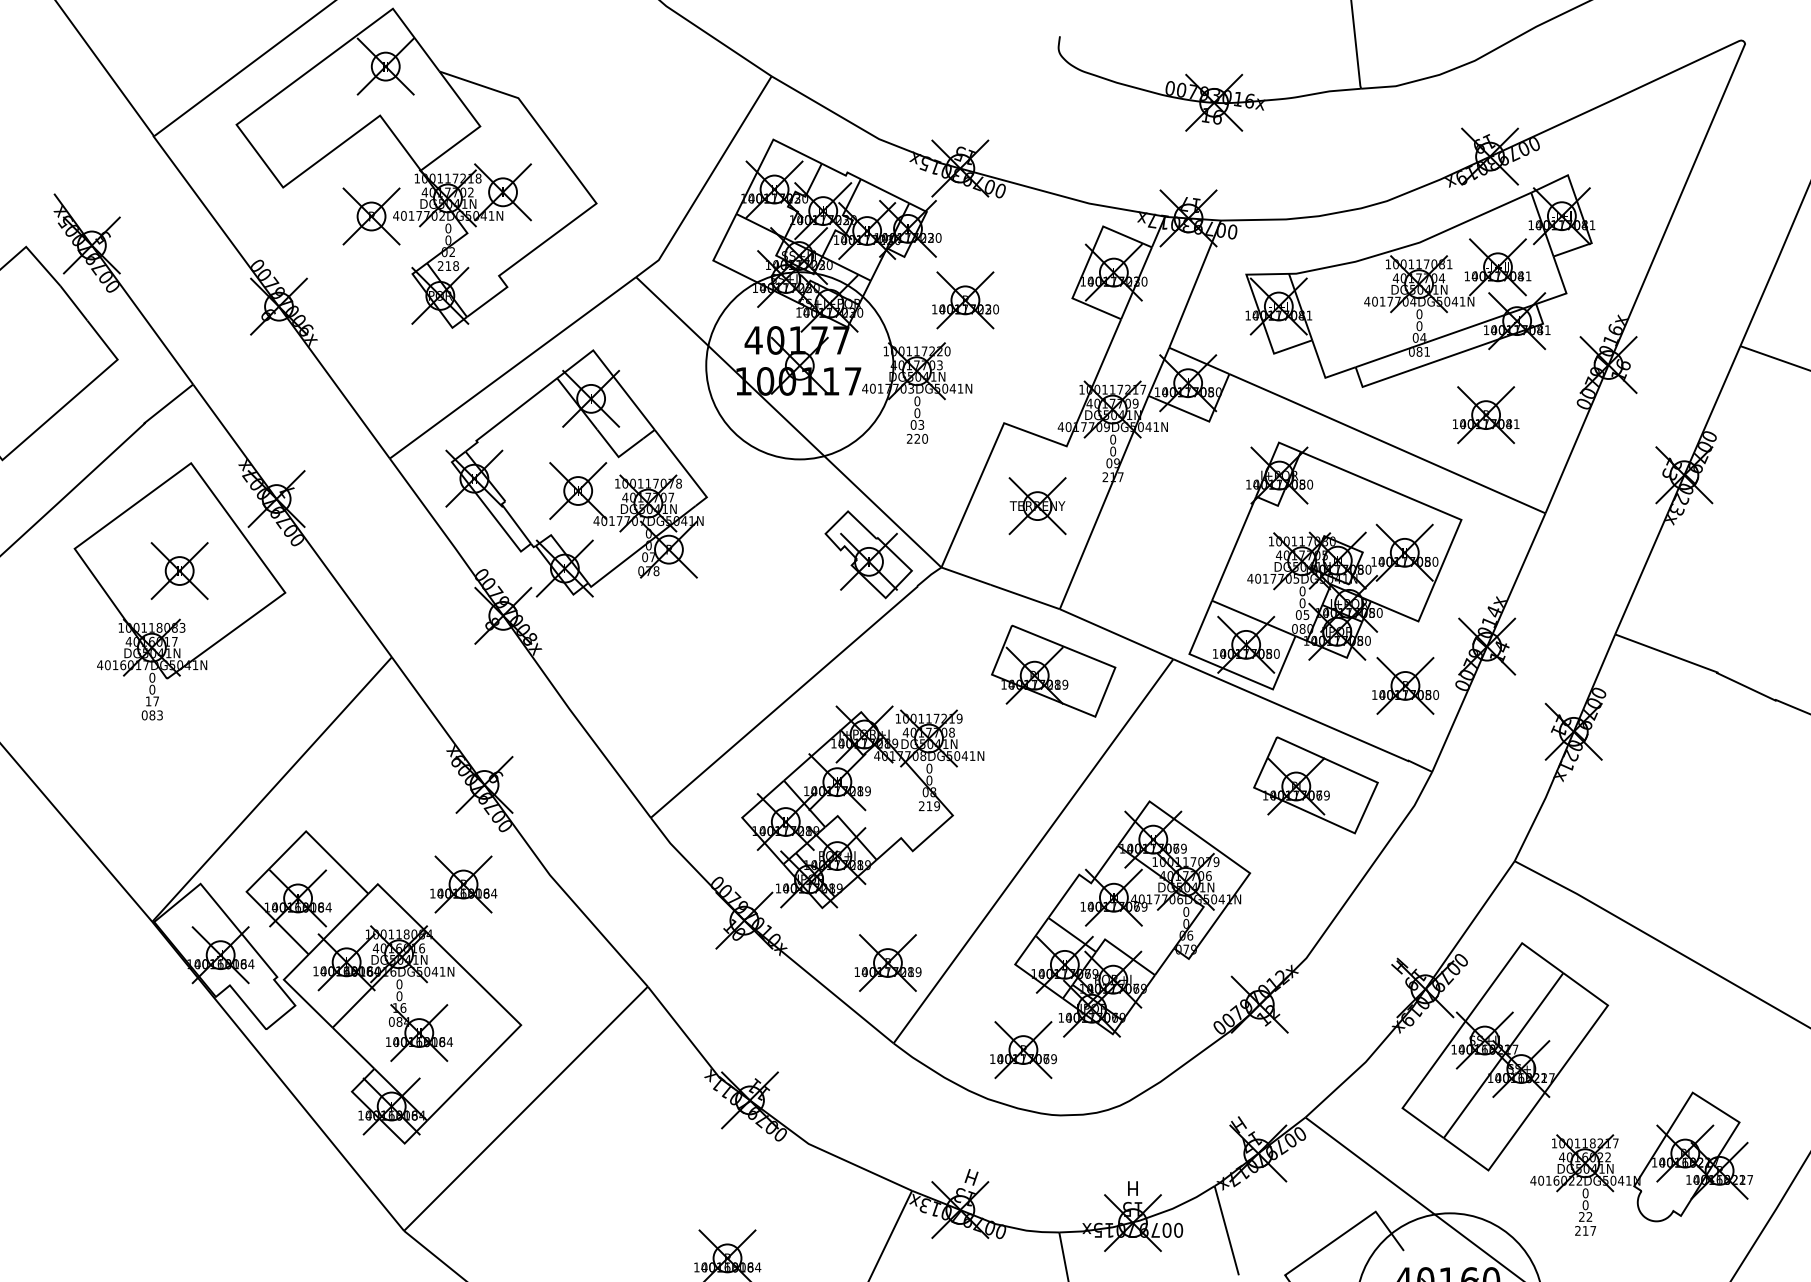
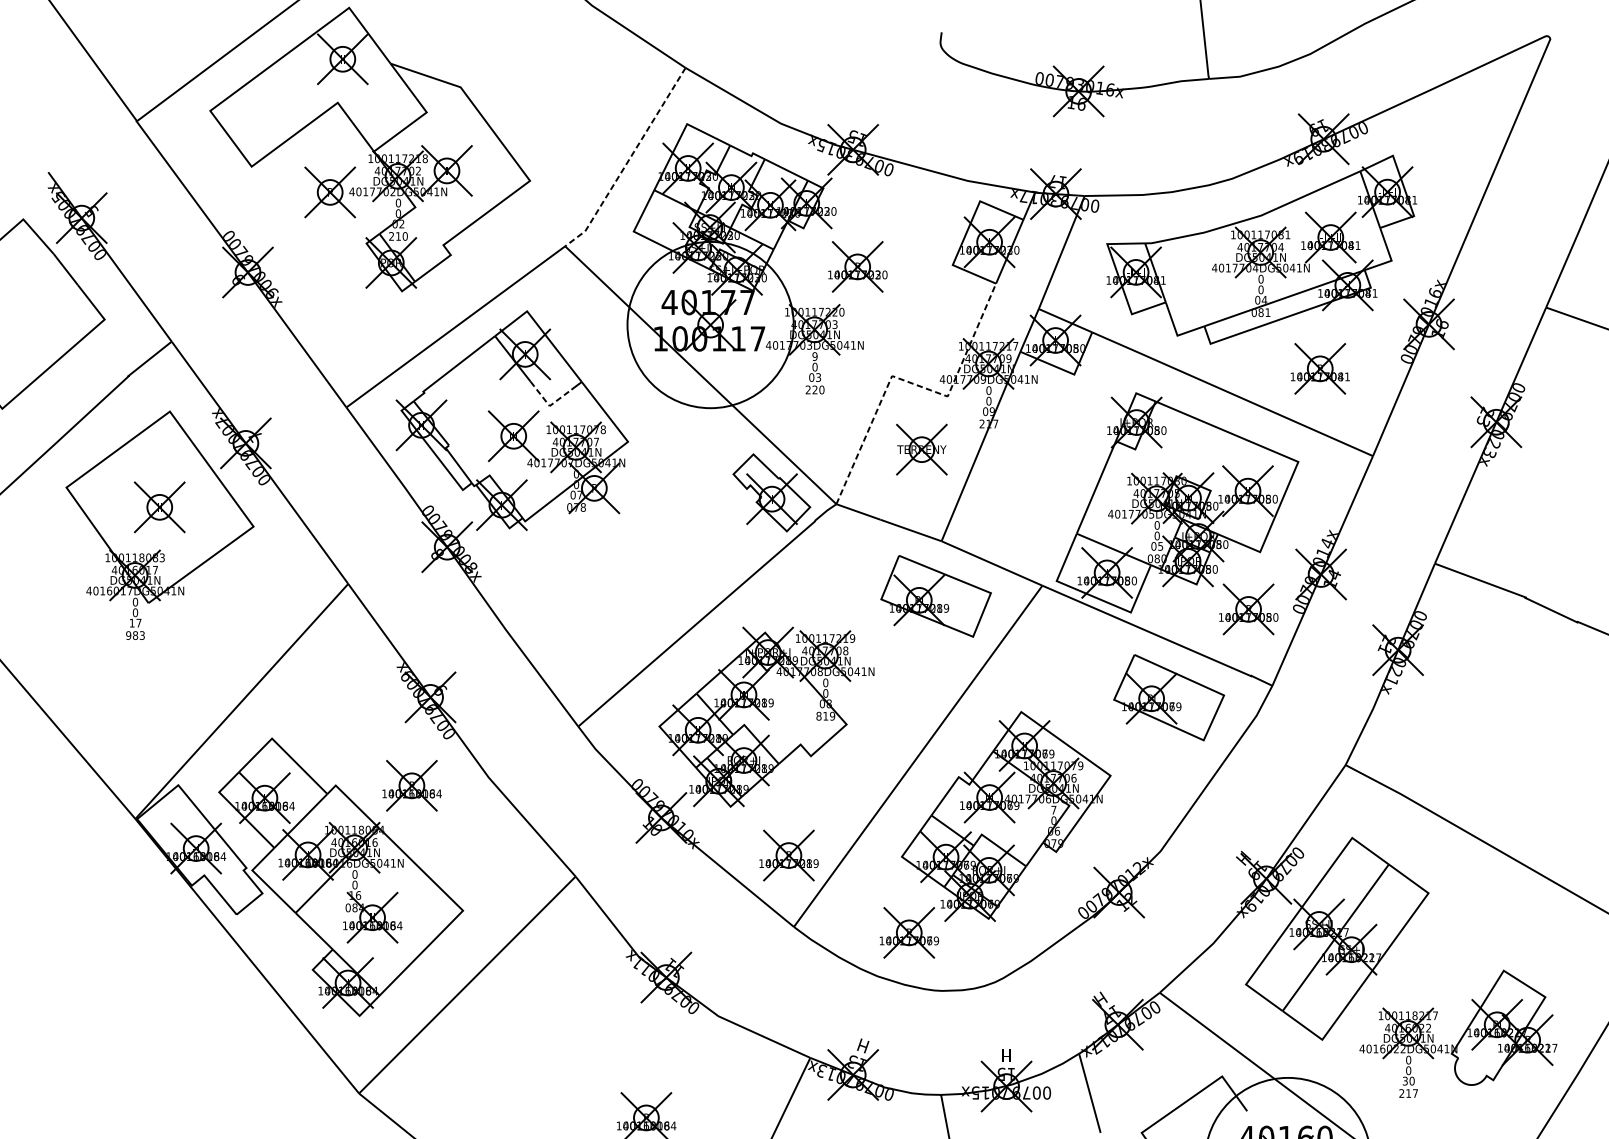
line: (707, 181) -> (628, 161), solid -> dashed
text: (456, 265) -> (405, 235), 218 -> 210
text: (917, 401) -> (815, 356), 0 -> 9
line: (1026, 431) -> (911, 383), solid -> dashed
line: (618, 456) -> (549, 405), solid -> dashed
text: (144, 715) -> (128, 635), 083 -> 983
text: (921, 806) -> (818, 716), 219 -> 819
text: (1186, 911) -> (1054, 809), 0 -> 7
text: (1585, 1216) -> (1408, 1080), 22 -> 30

